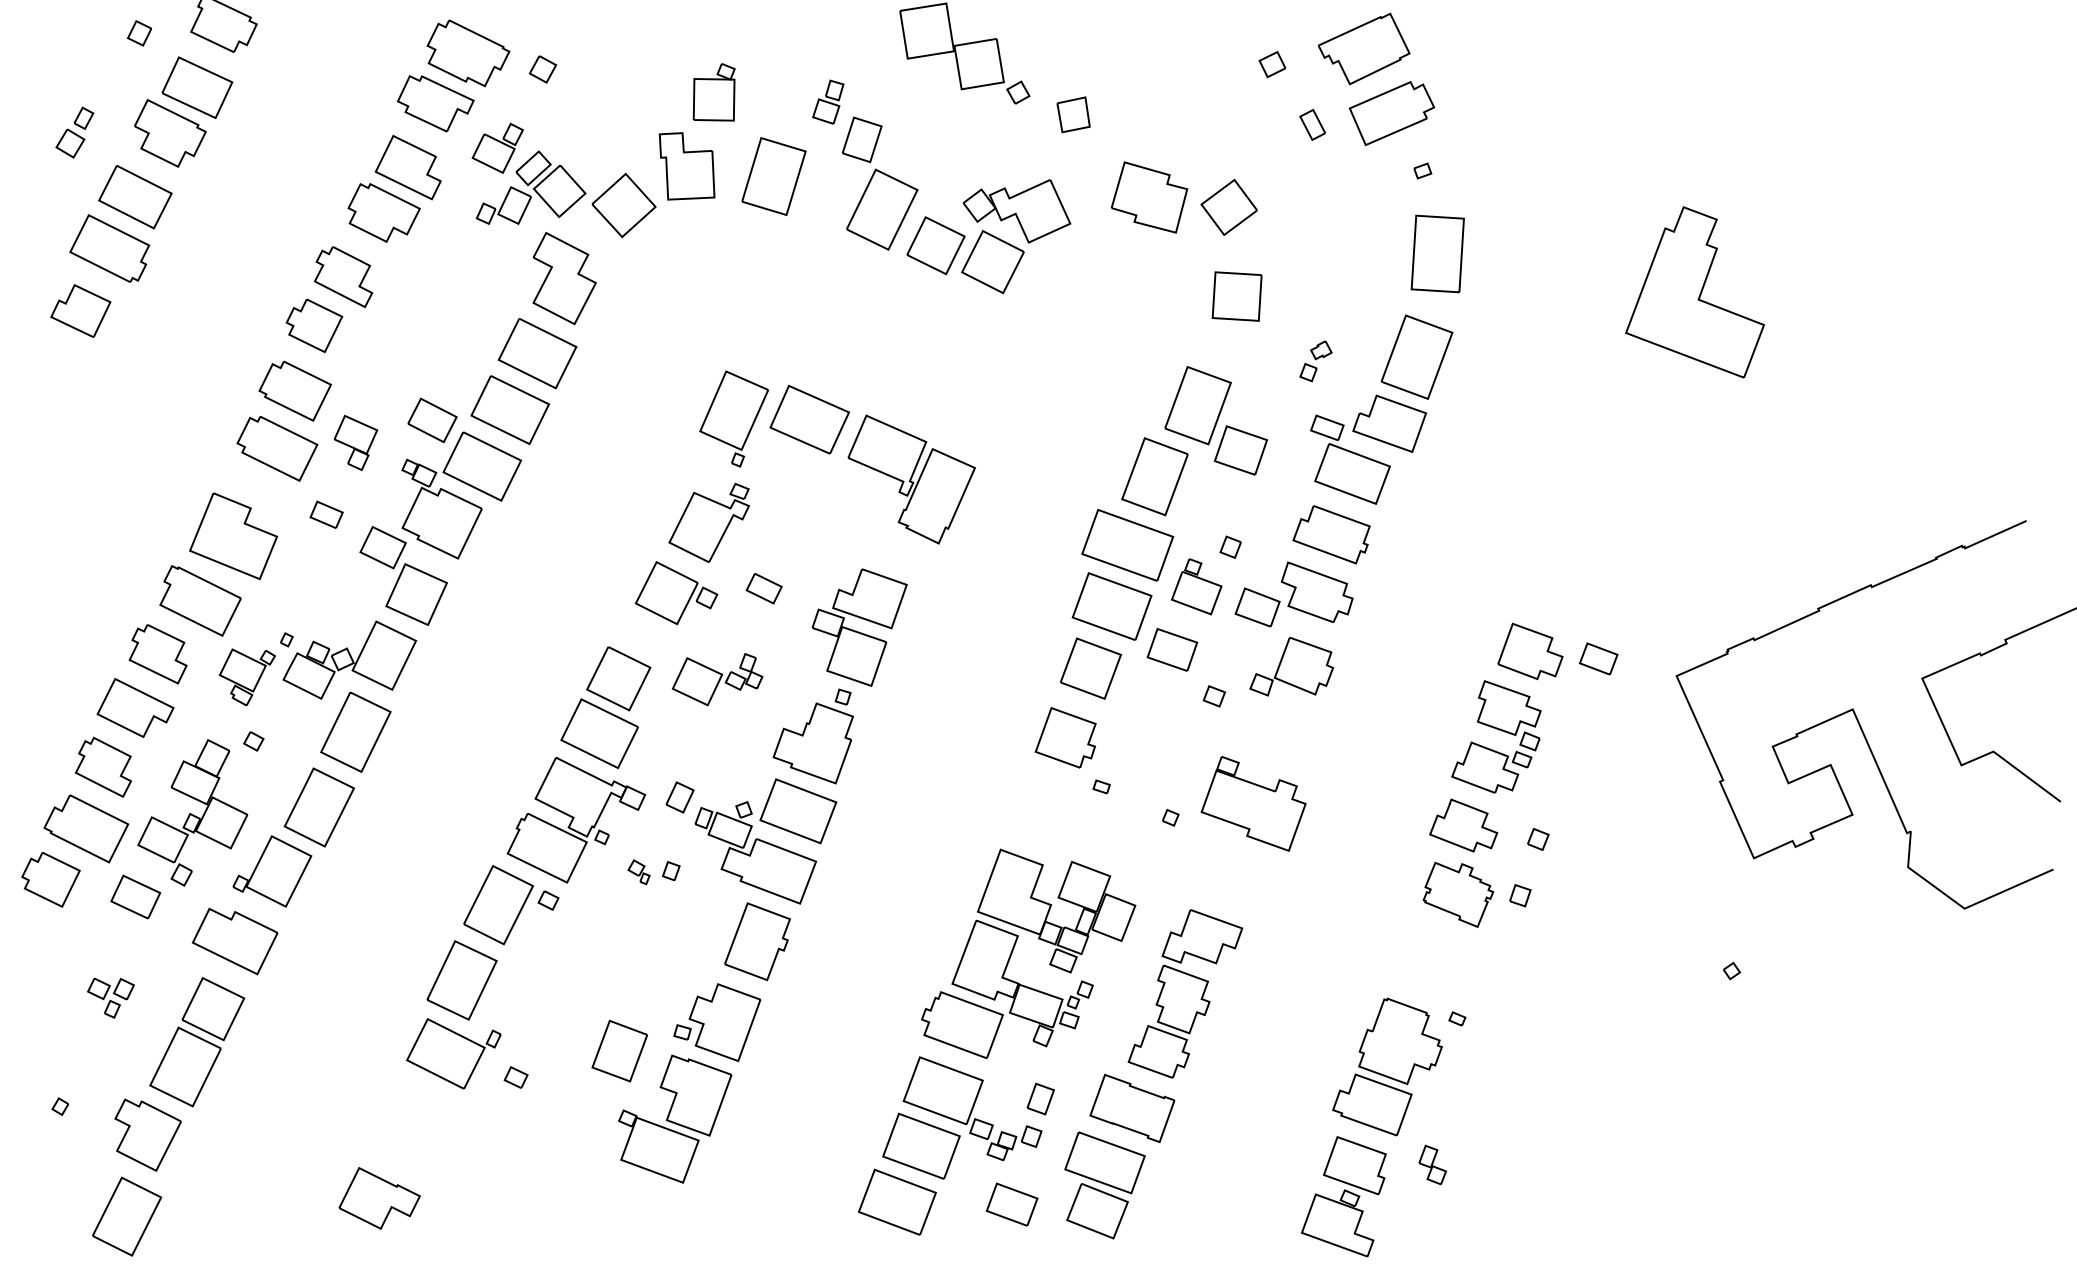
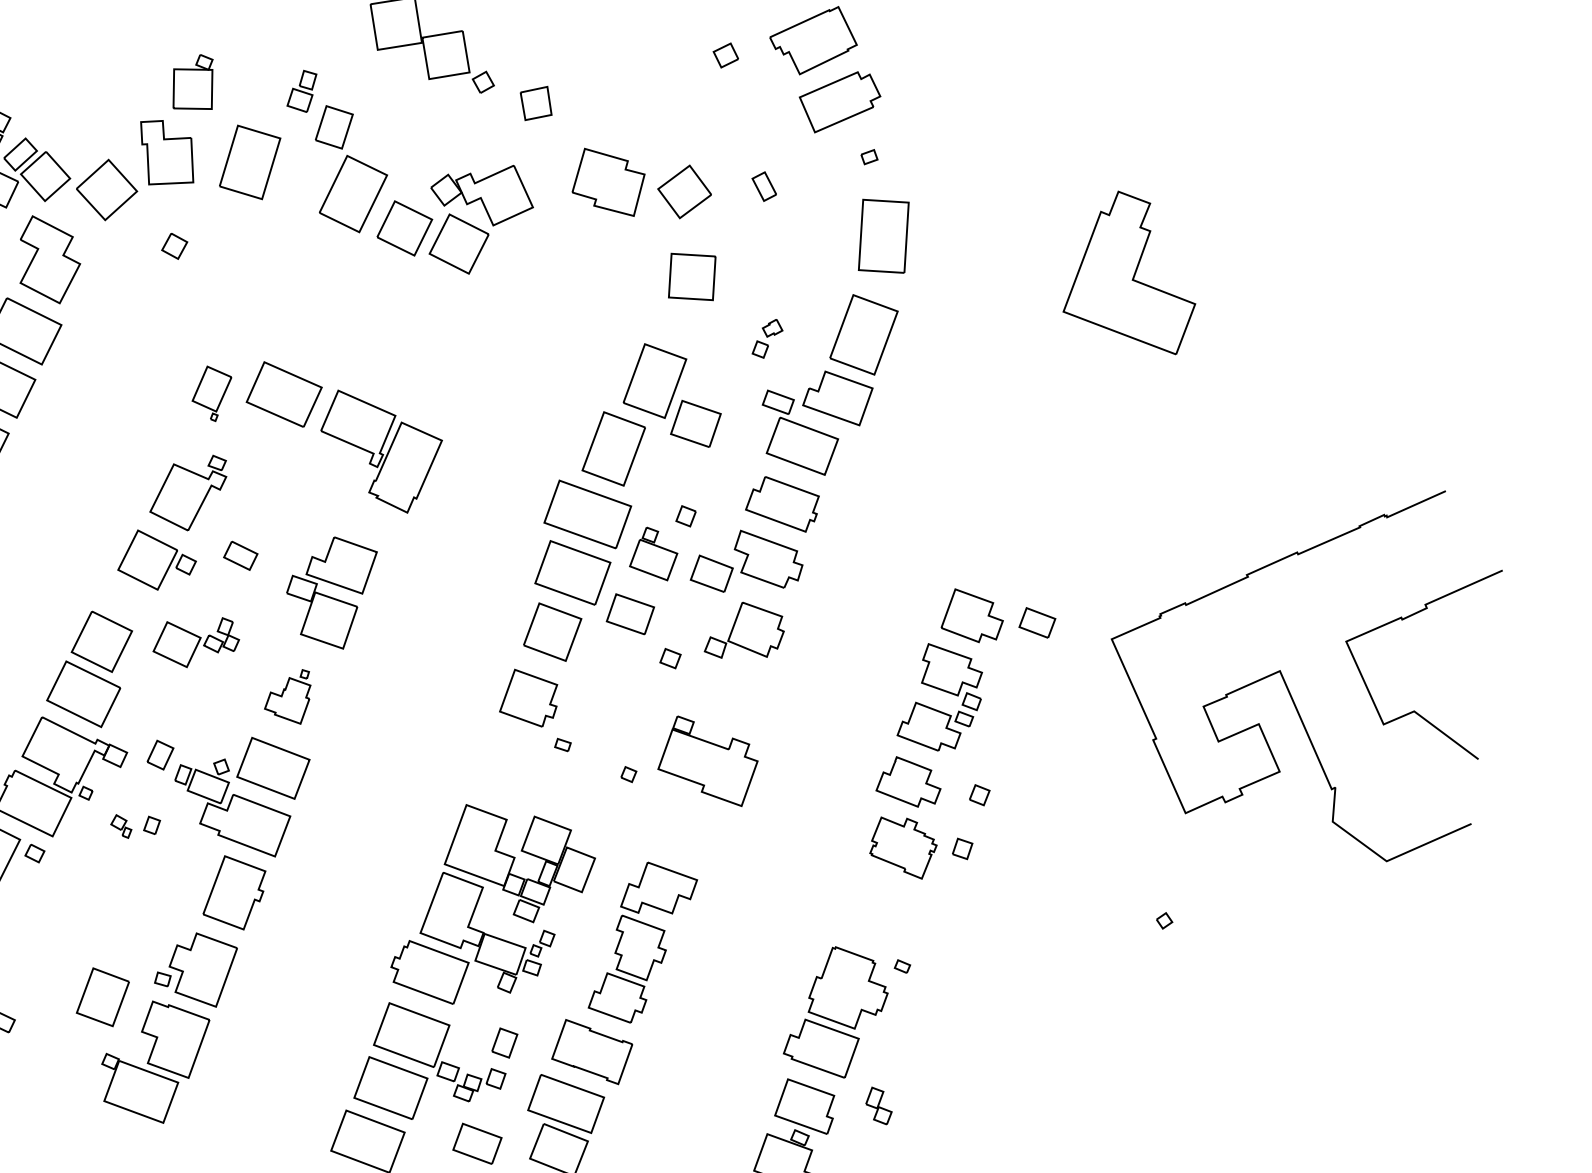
part: (542, 69) -> (174, 246), moved
part: (1312, 124) -> (764, 186), moved
part: (733, 418) -> (211, 393), size x0.6
part: (813, 736) -> (287, 696), size x0.6

